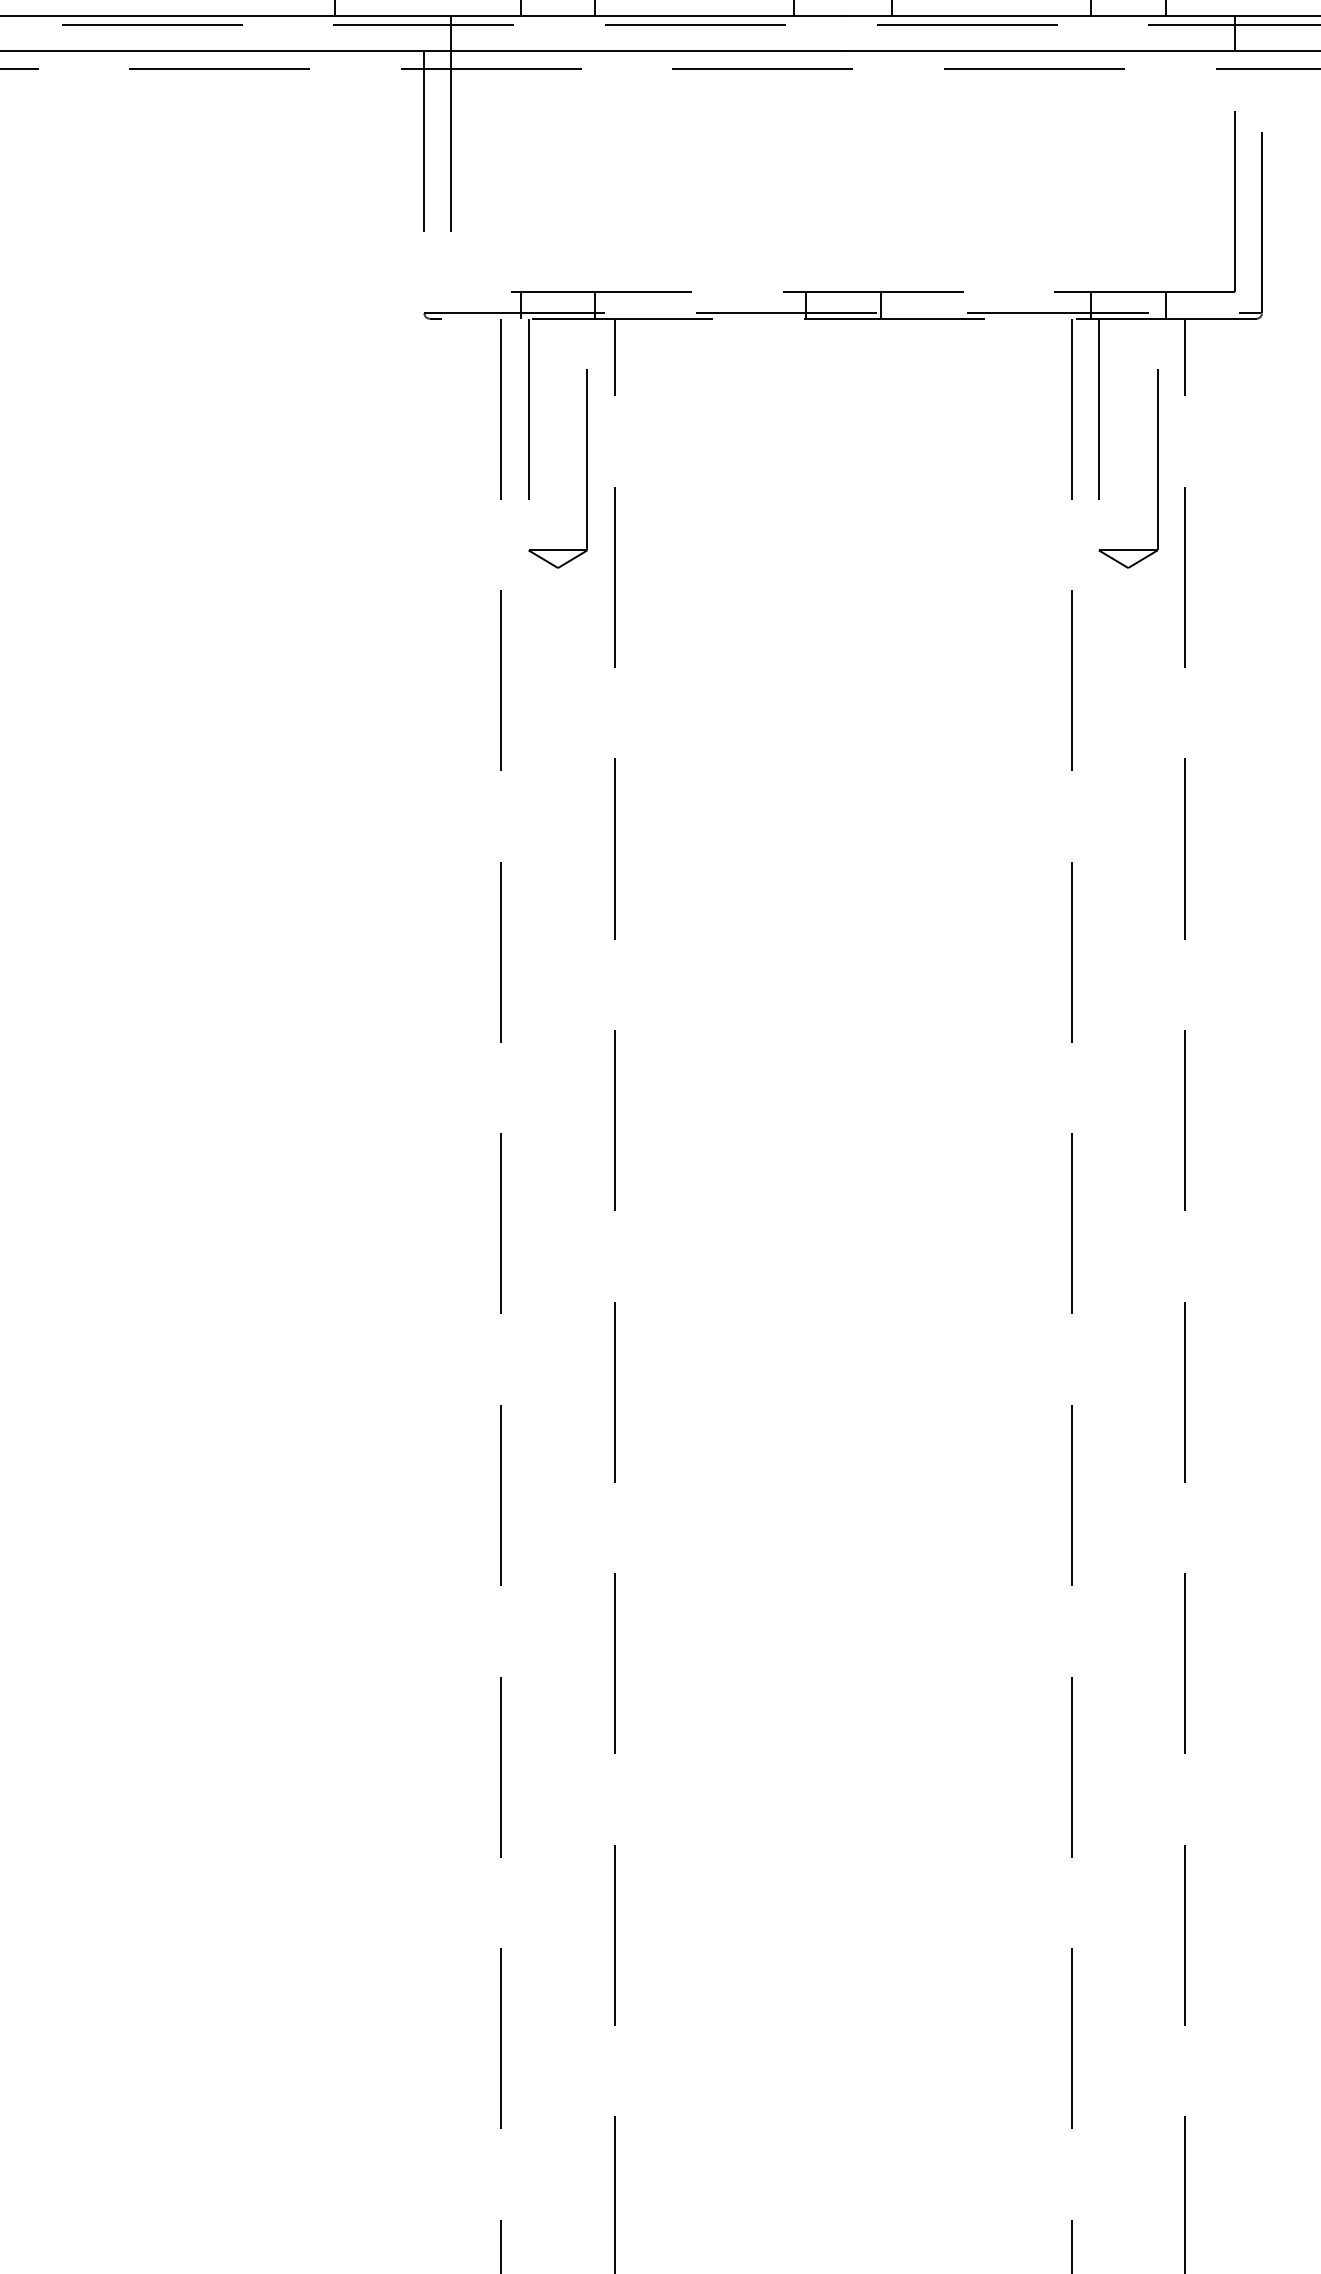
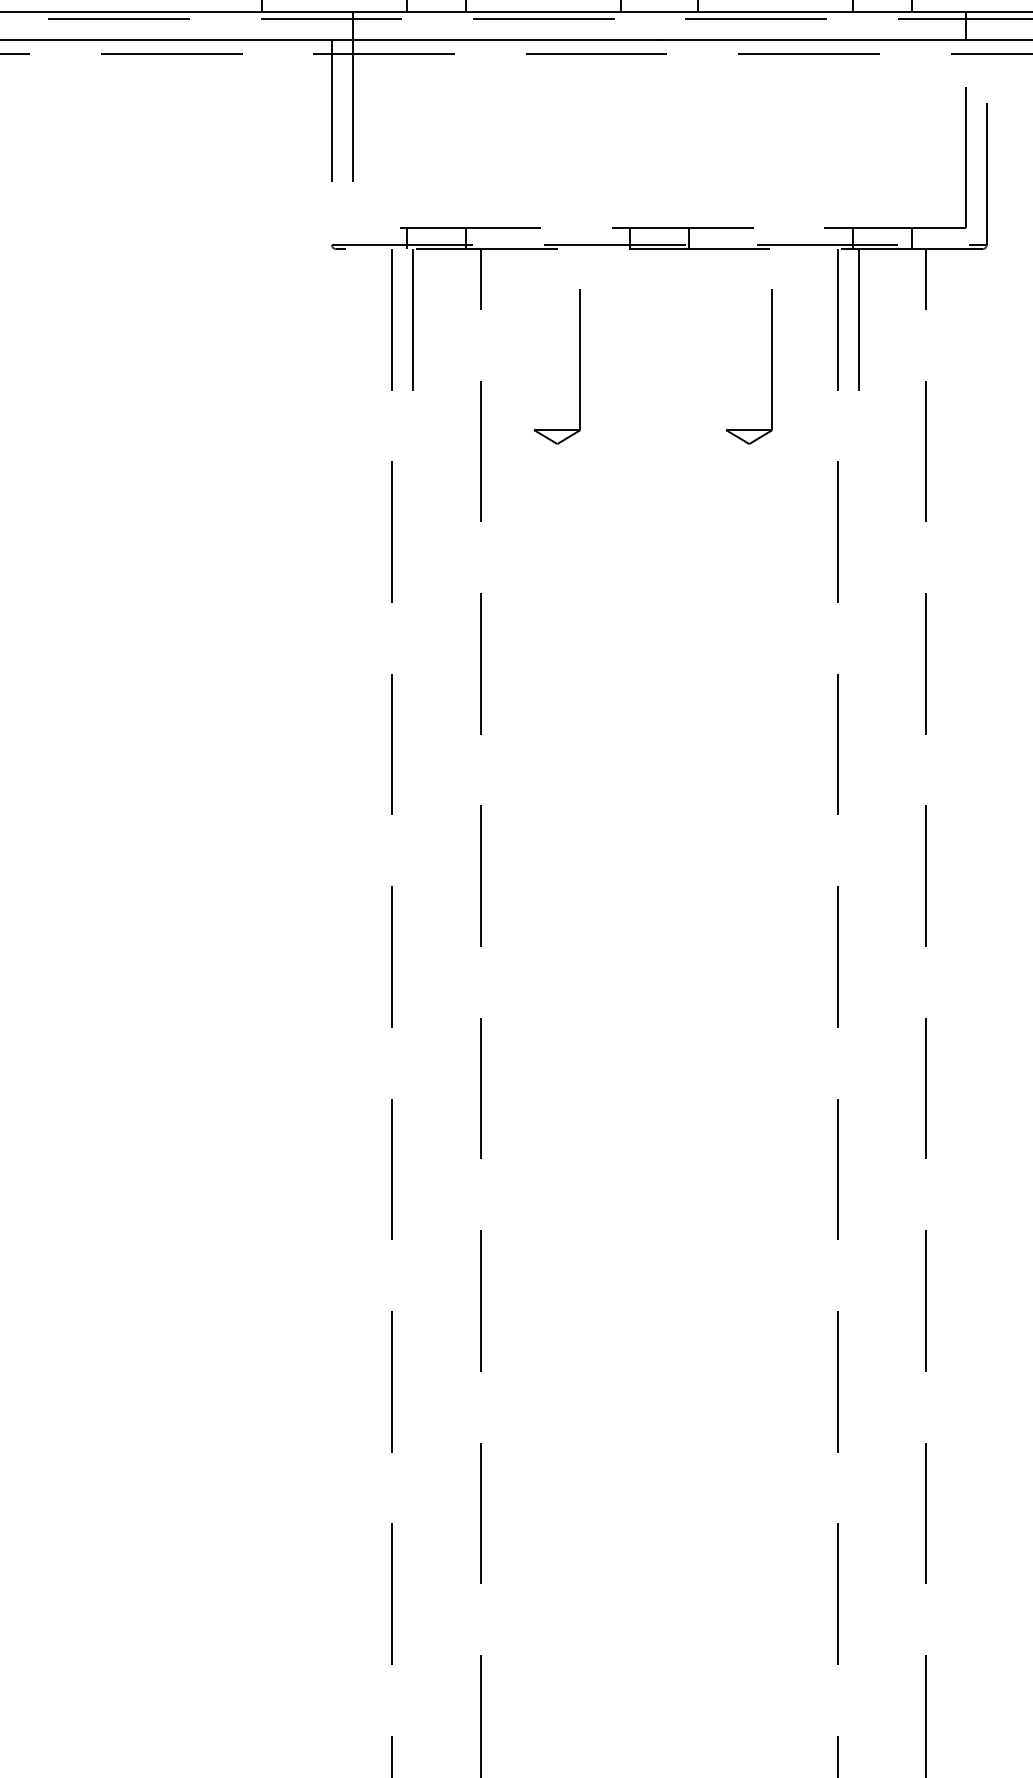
part: (586, 468) -> (579, 366), moved
part: (1156, 468) -> (771, 366), moved

